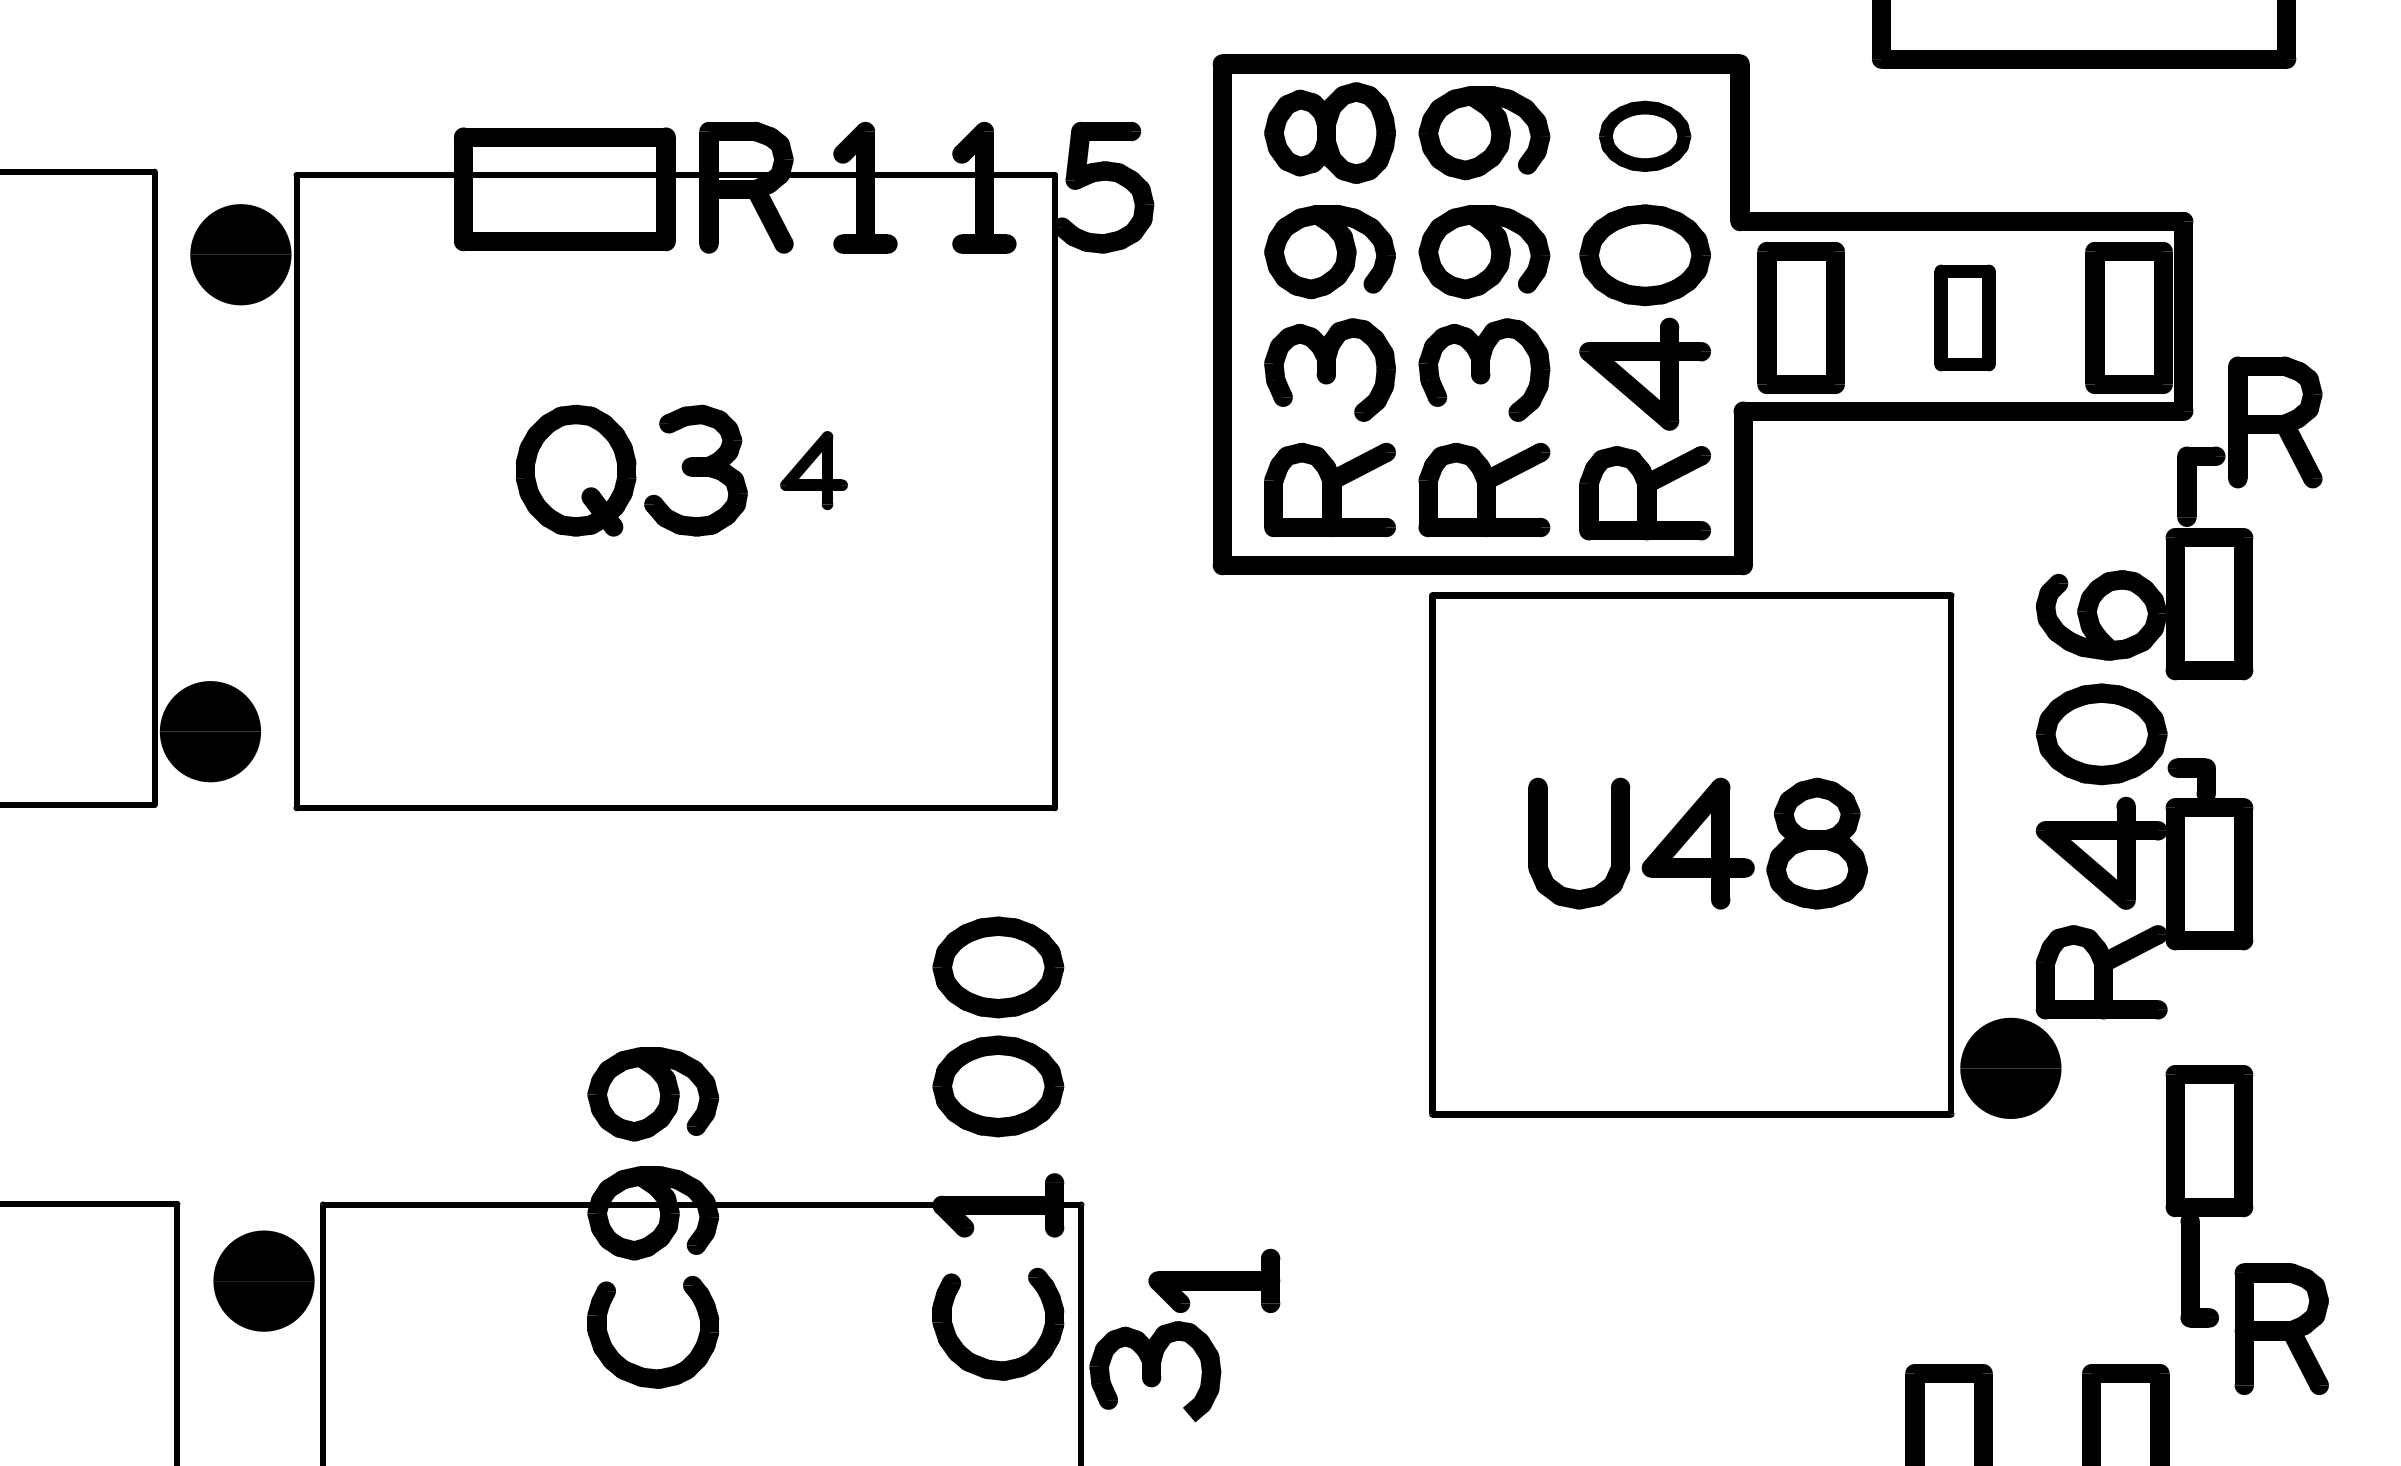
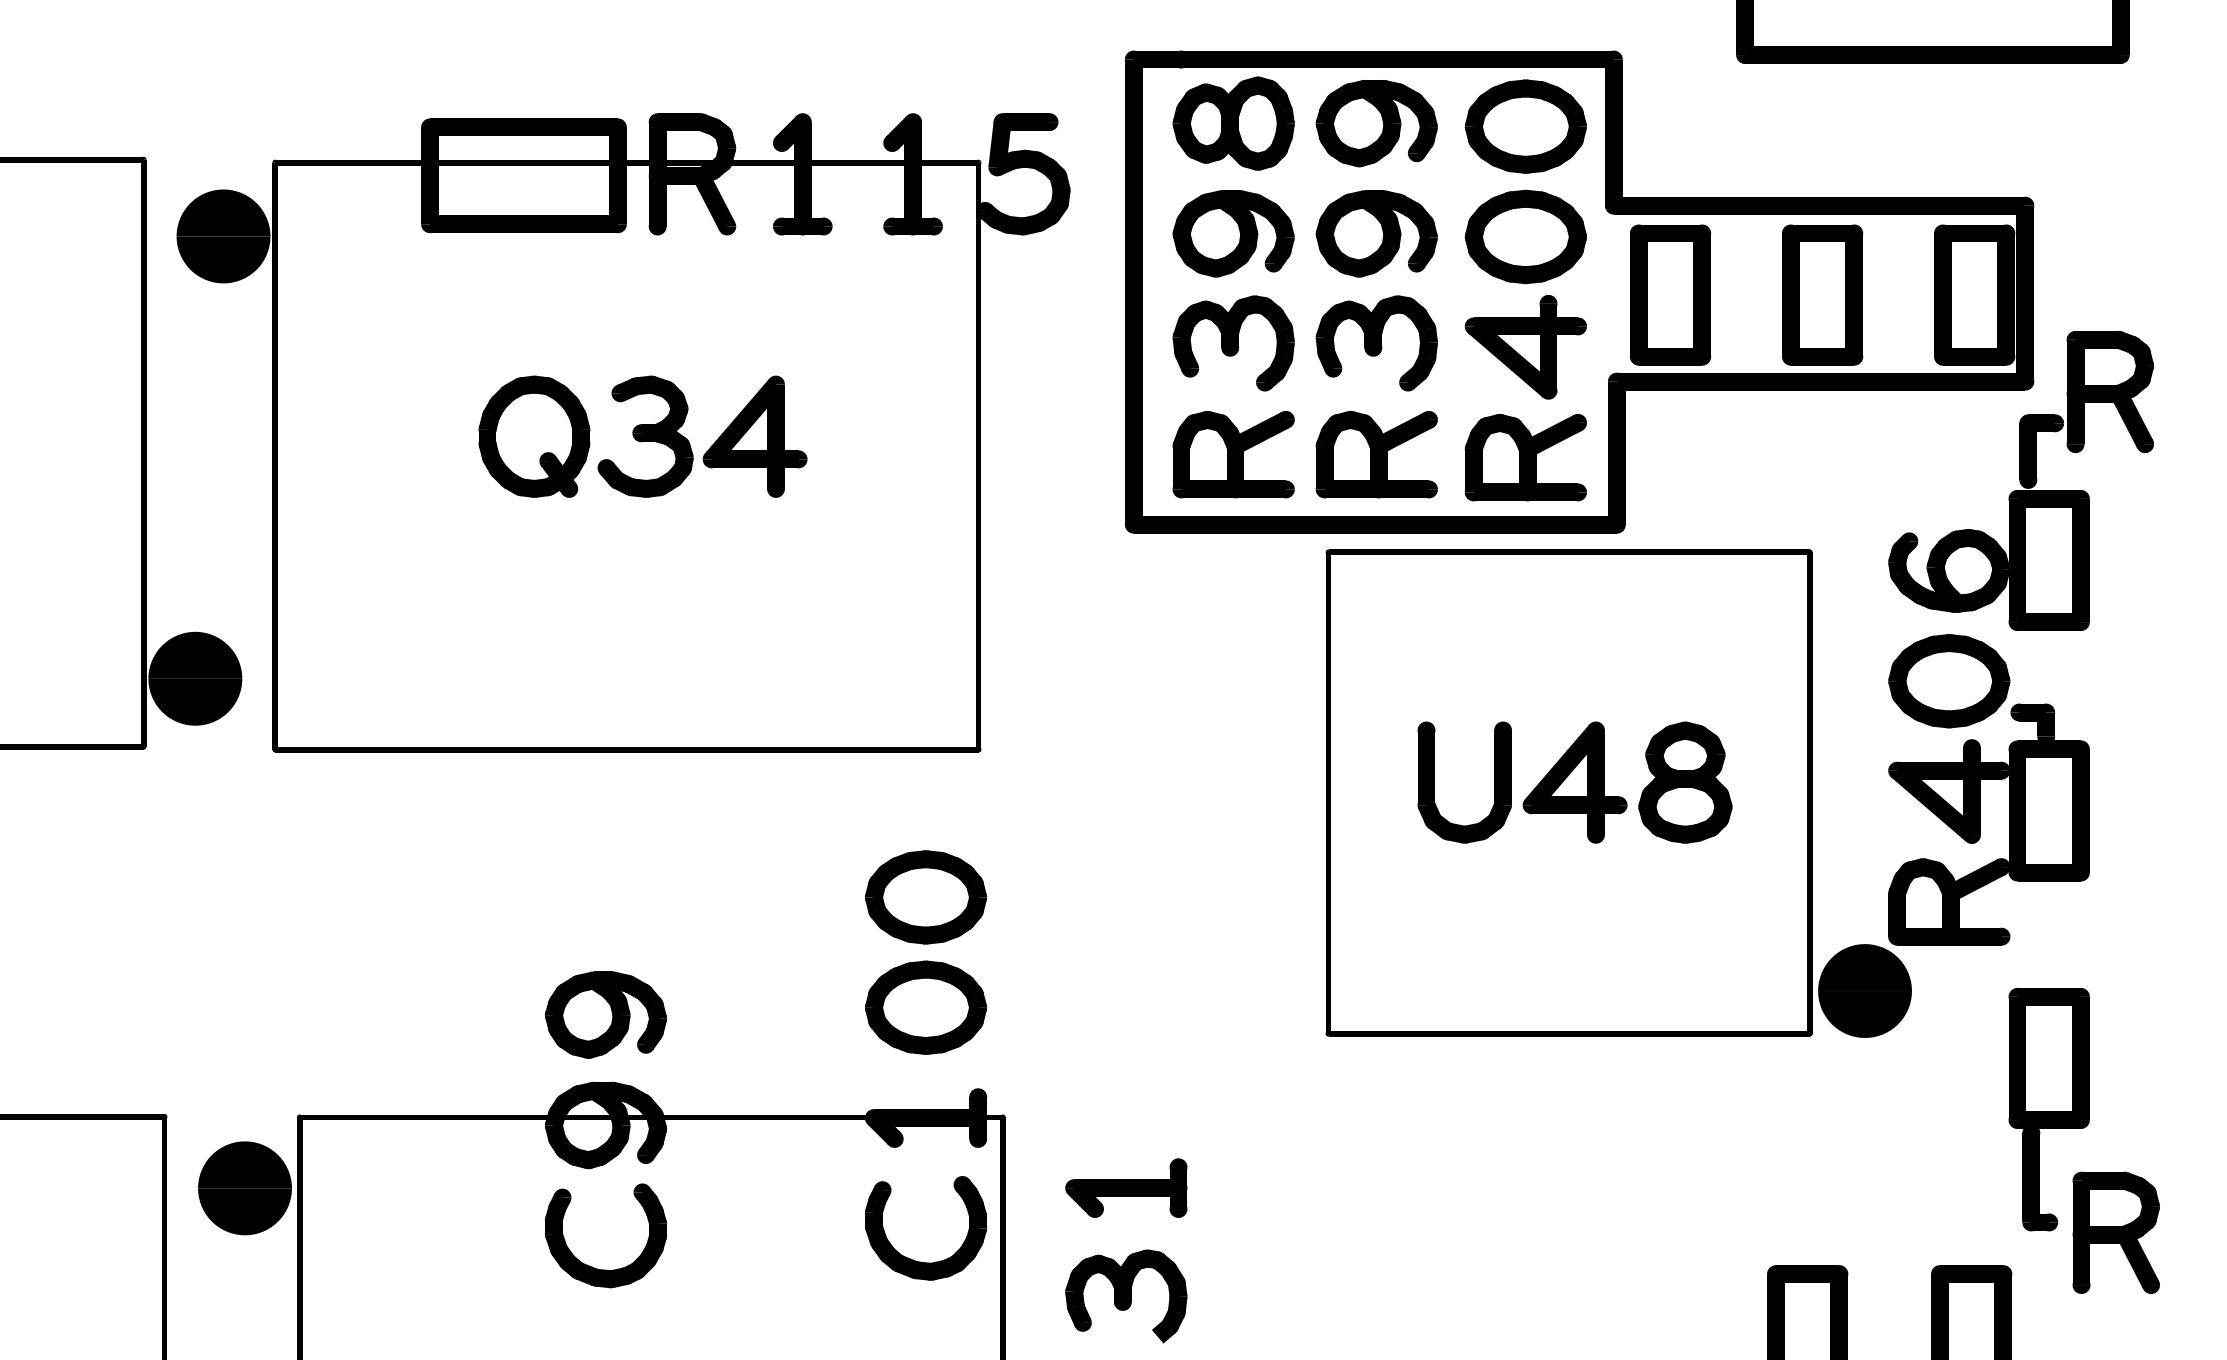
part: (1644, 136) -> (1525, 126), size x1.43
part: (1964, 317) -> (1822, 294), size x1.43
part: (813, 470) -> (754, 436), size x1.67
part: (1155, 1371) -> (1126, 1296), moved

